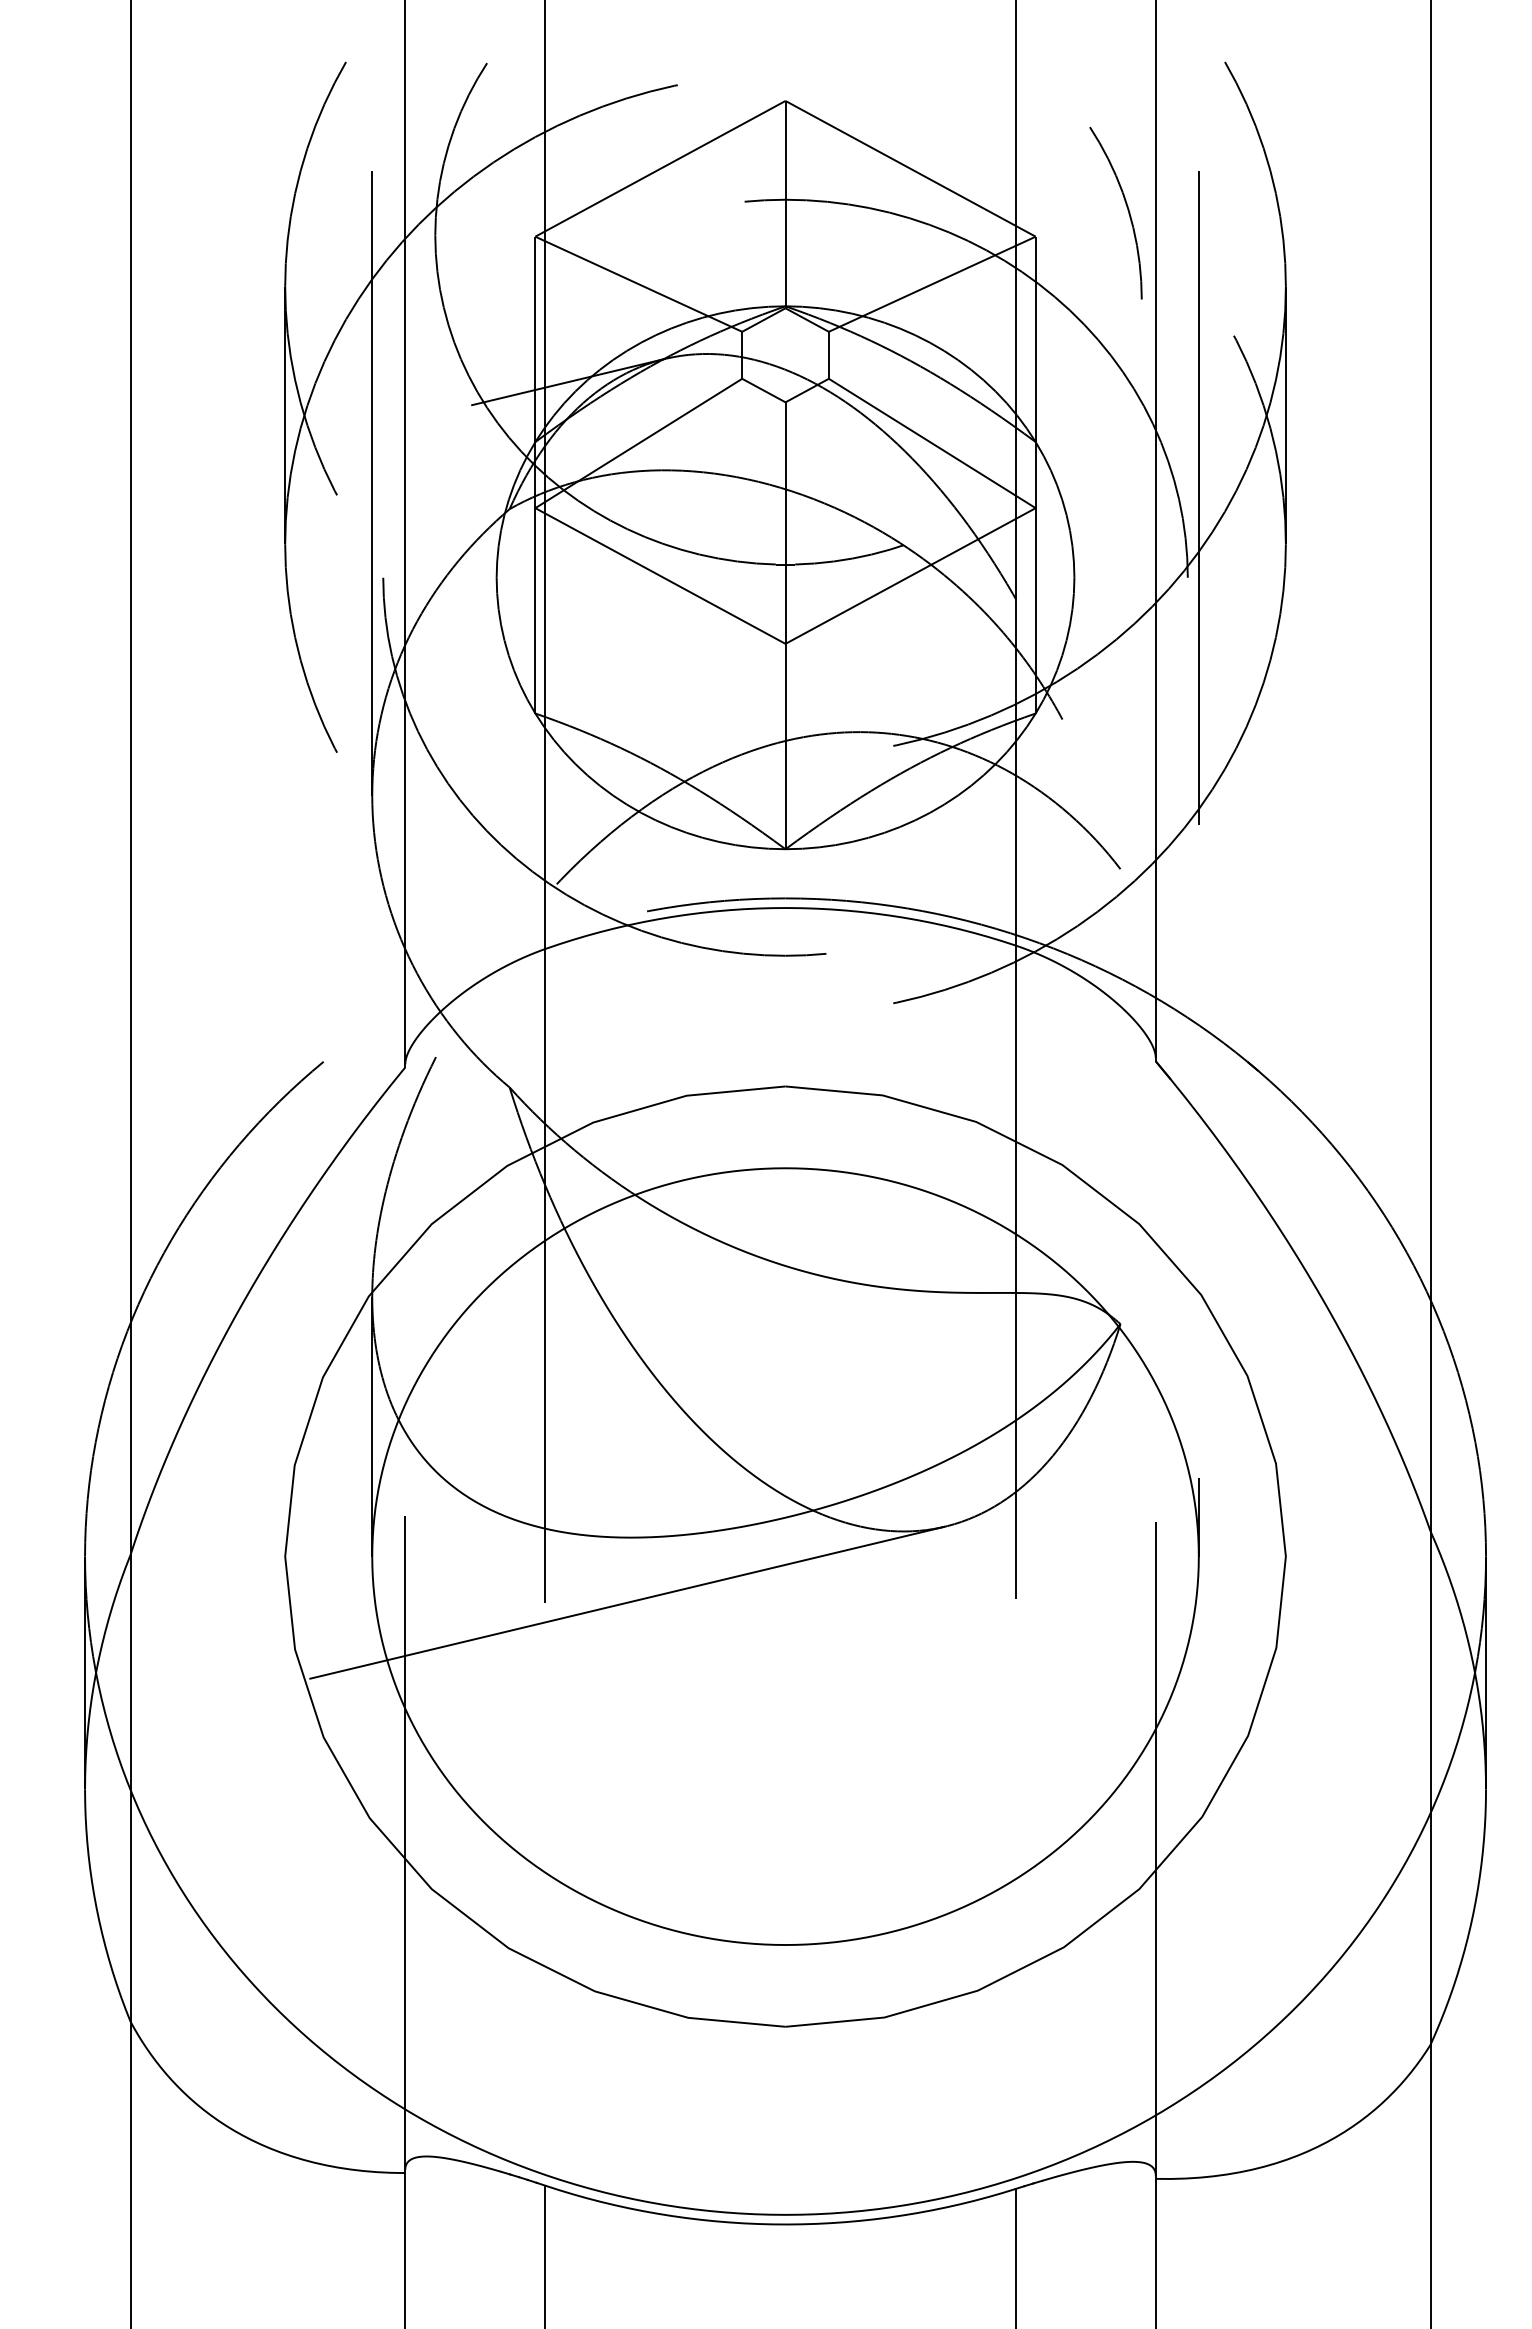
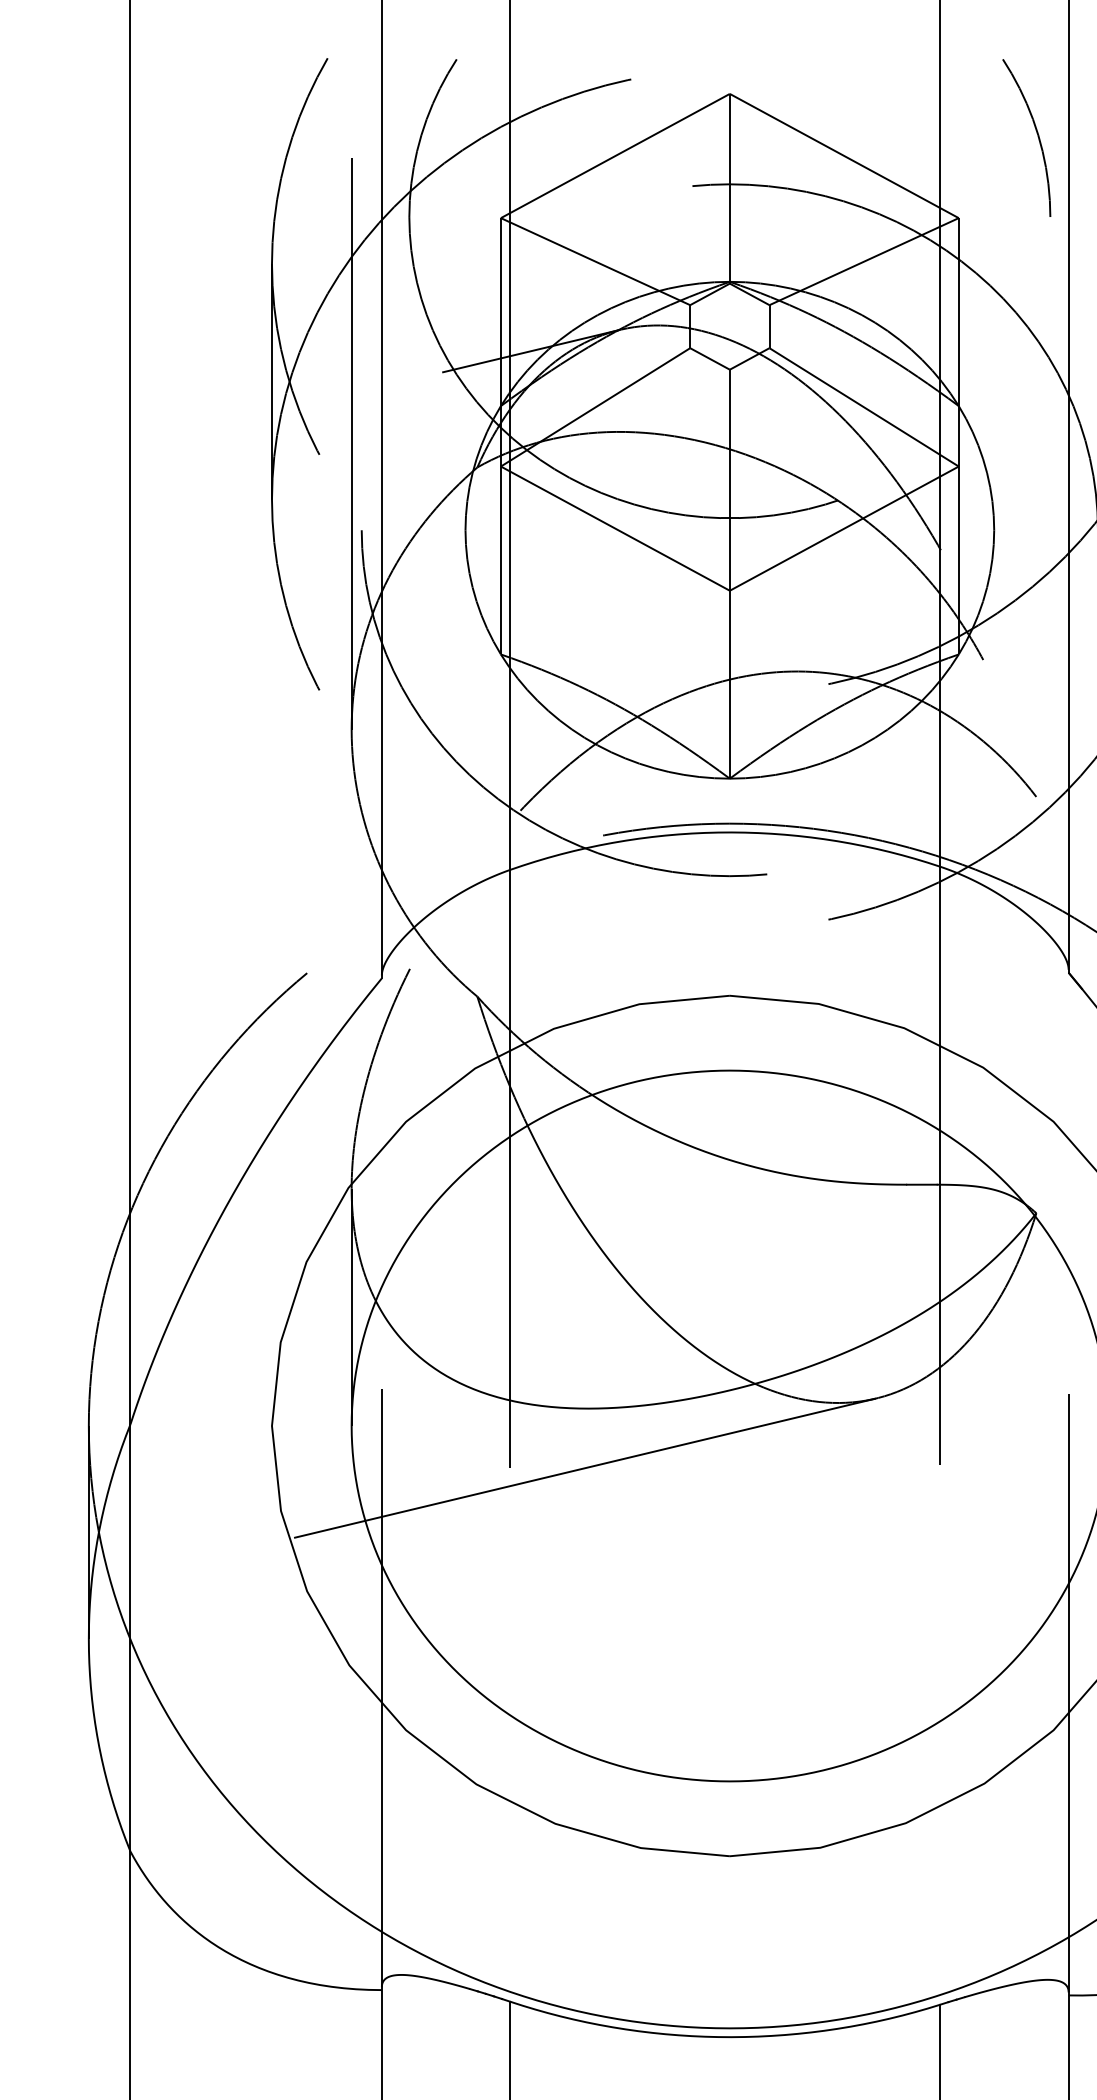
curve: (1126, 207) -> (1036, 132), moved

